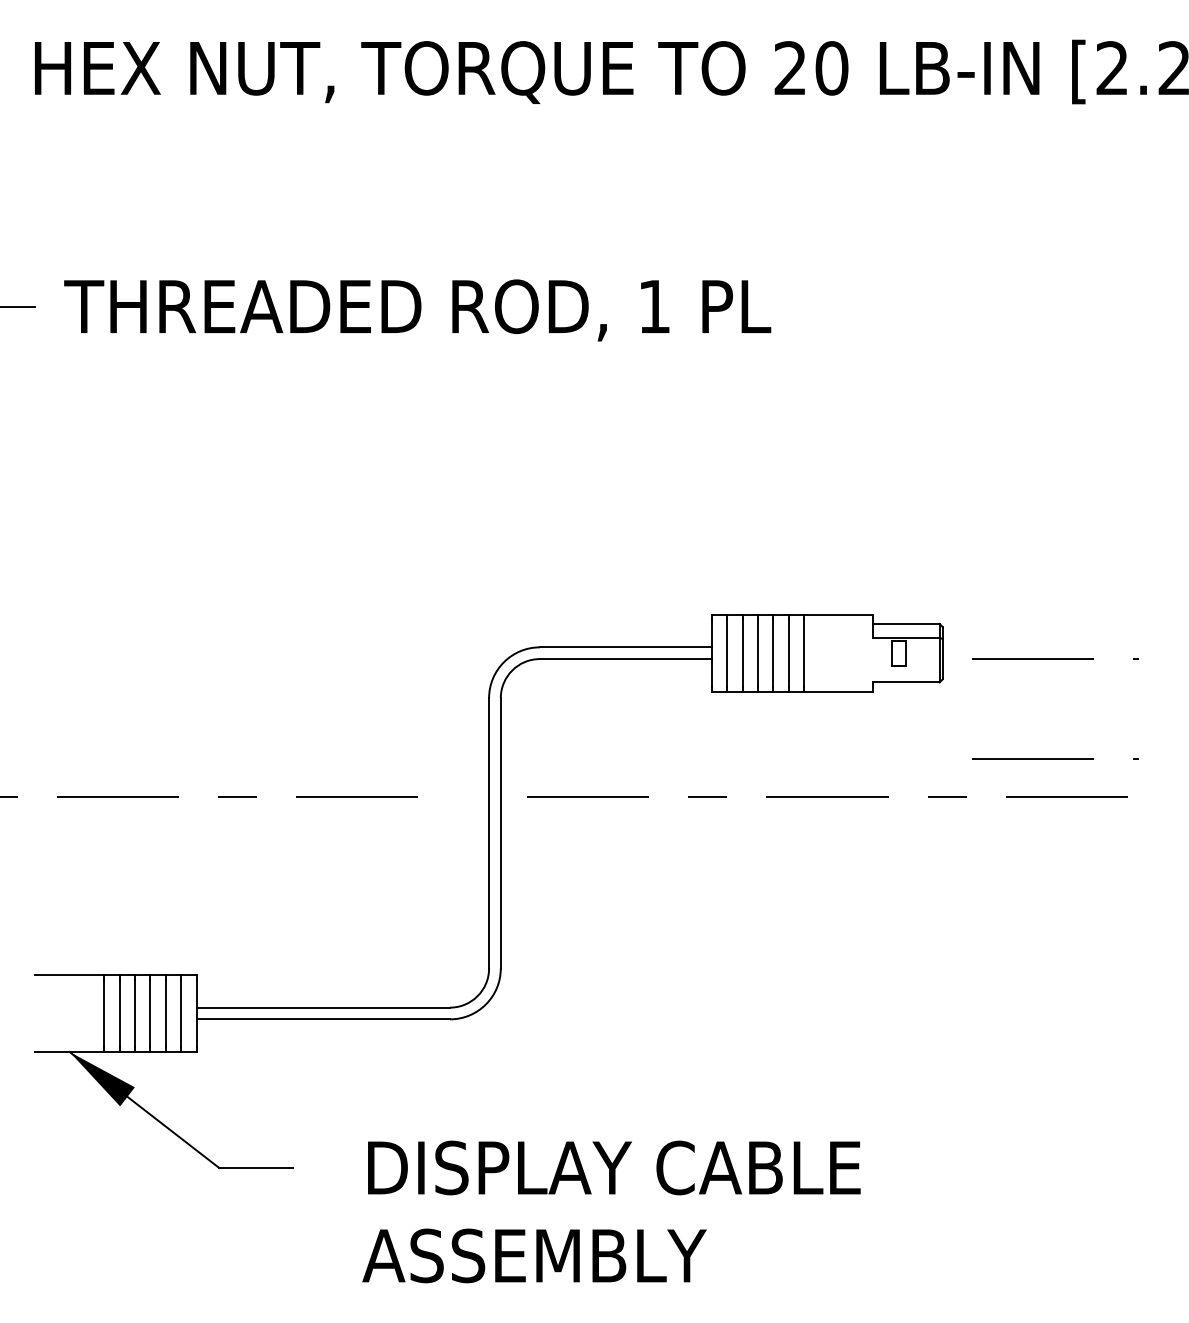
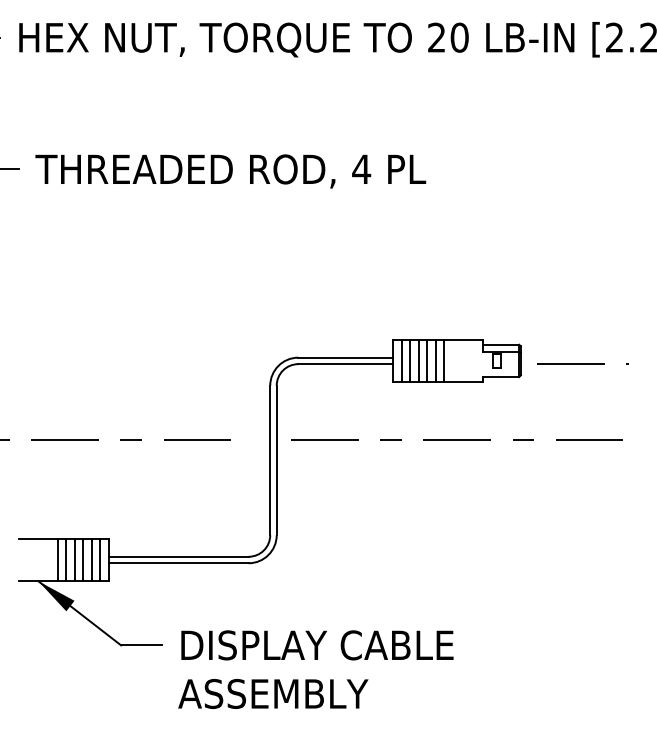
text: (654, 305) -> (361, 168), 1 -> 4
line: (1054, 757) -> (582, 418), removed
text: (610, 1211) -> (315, 669), moved

